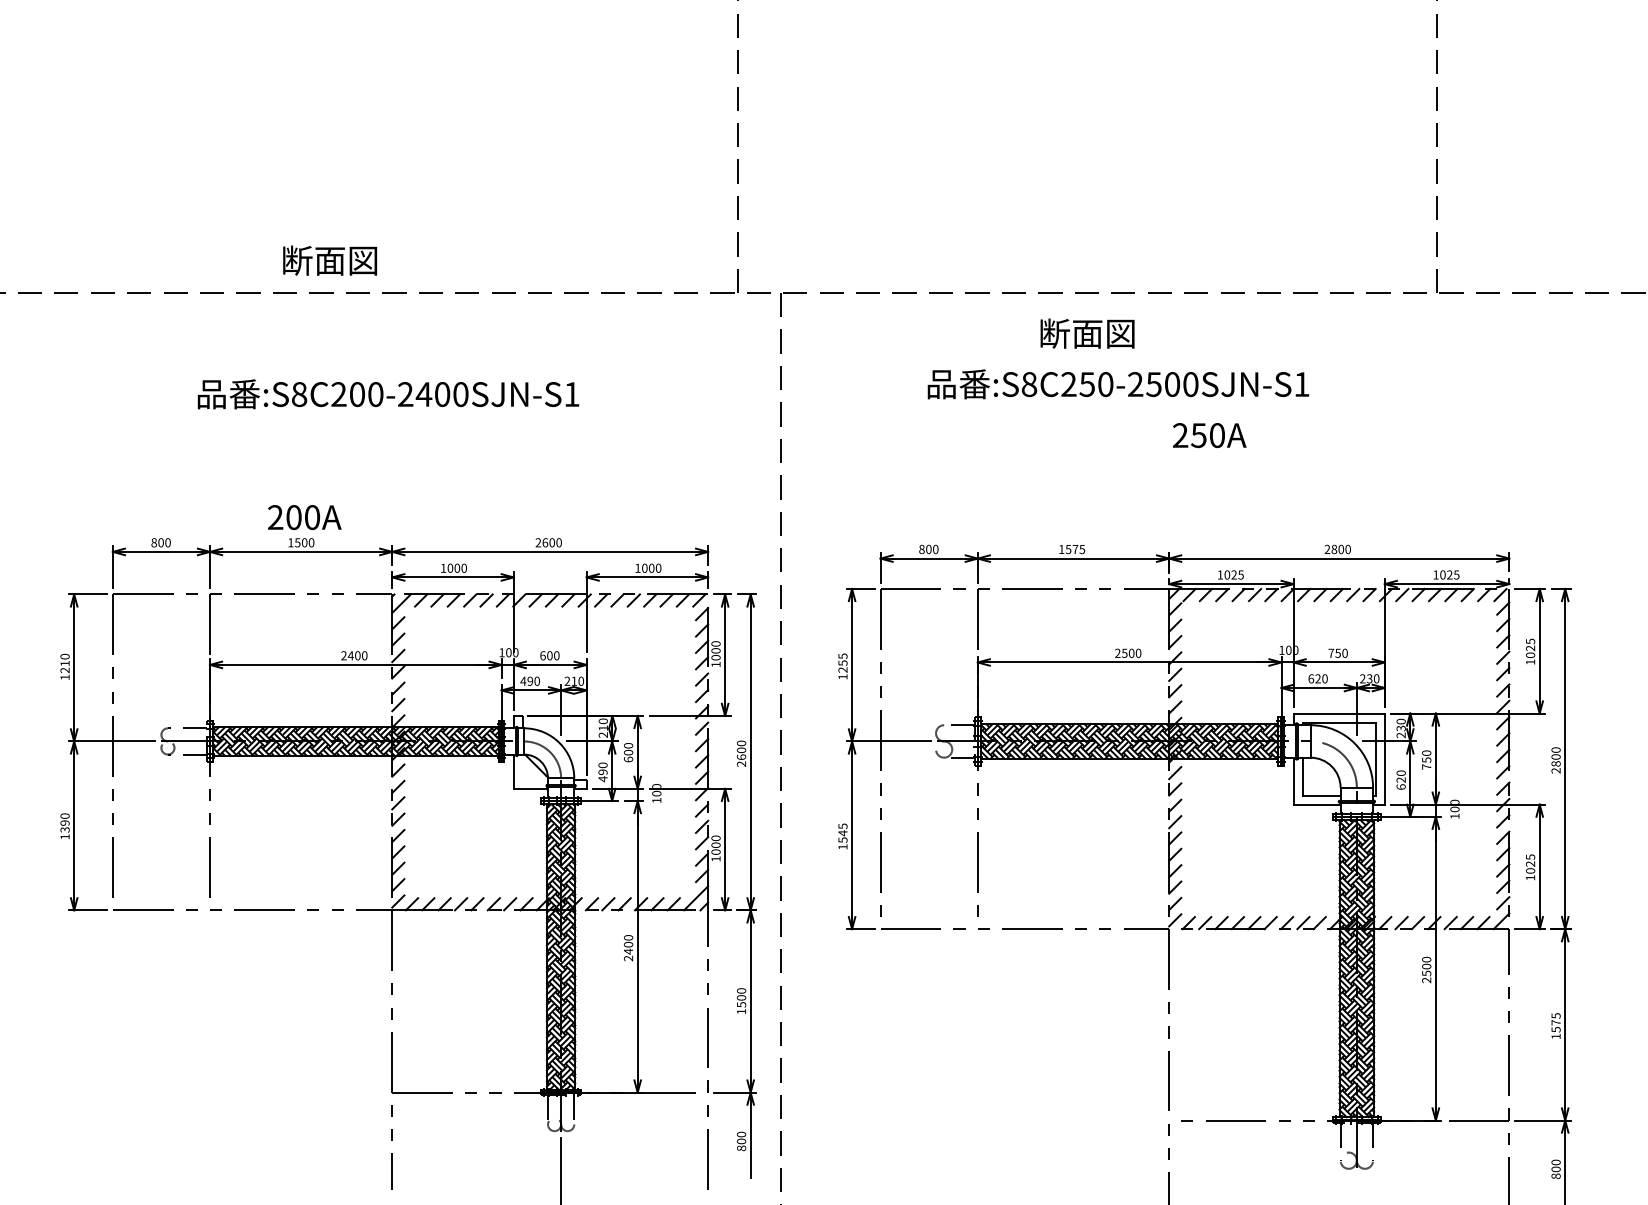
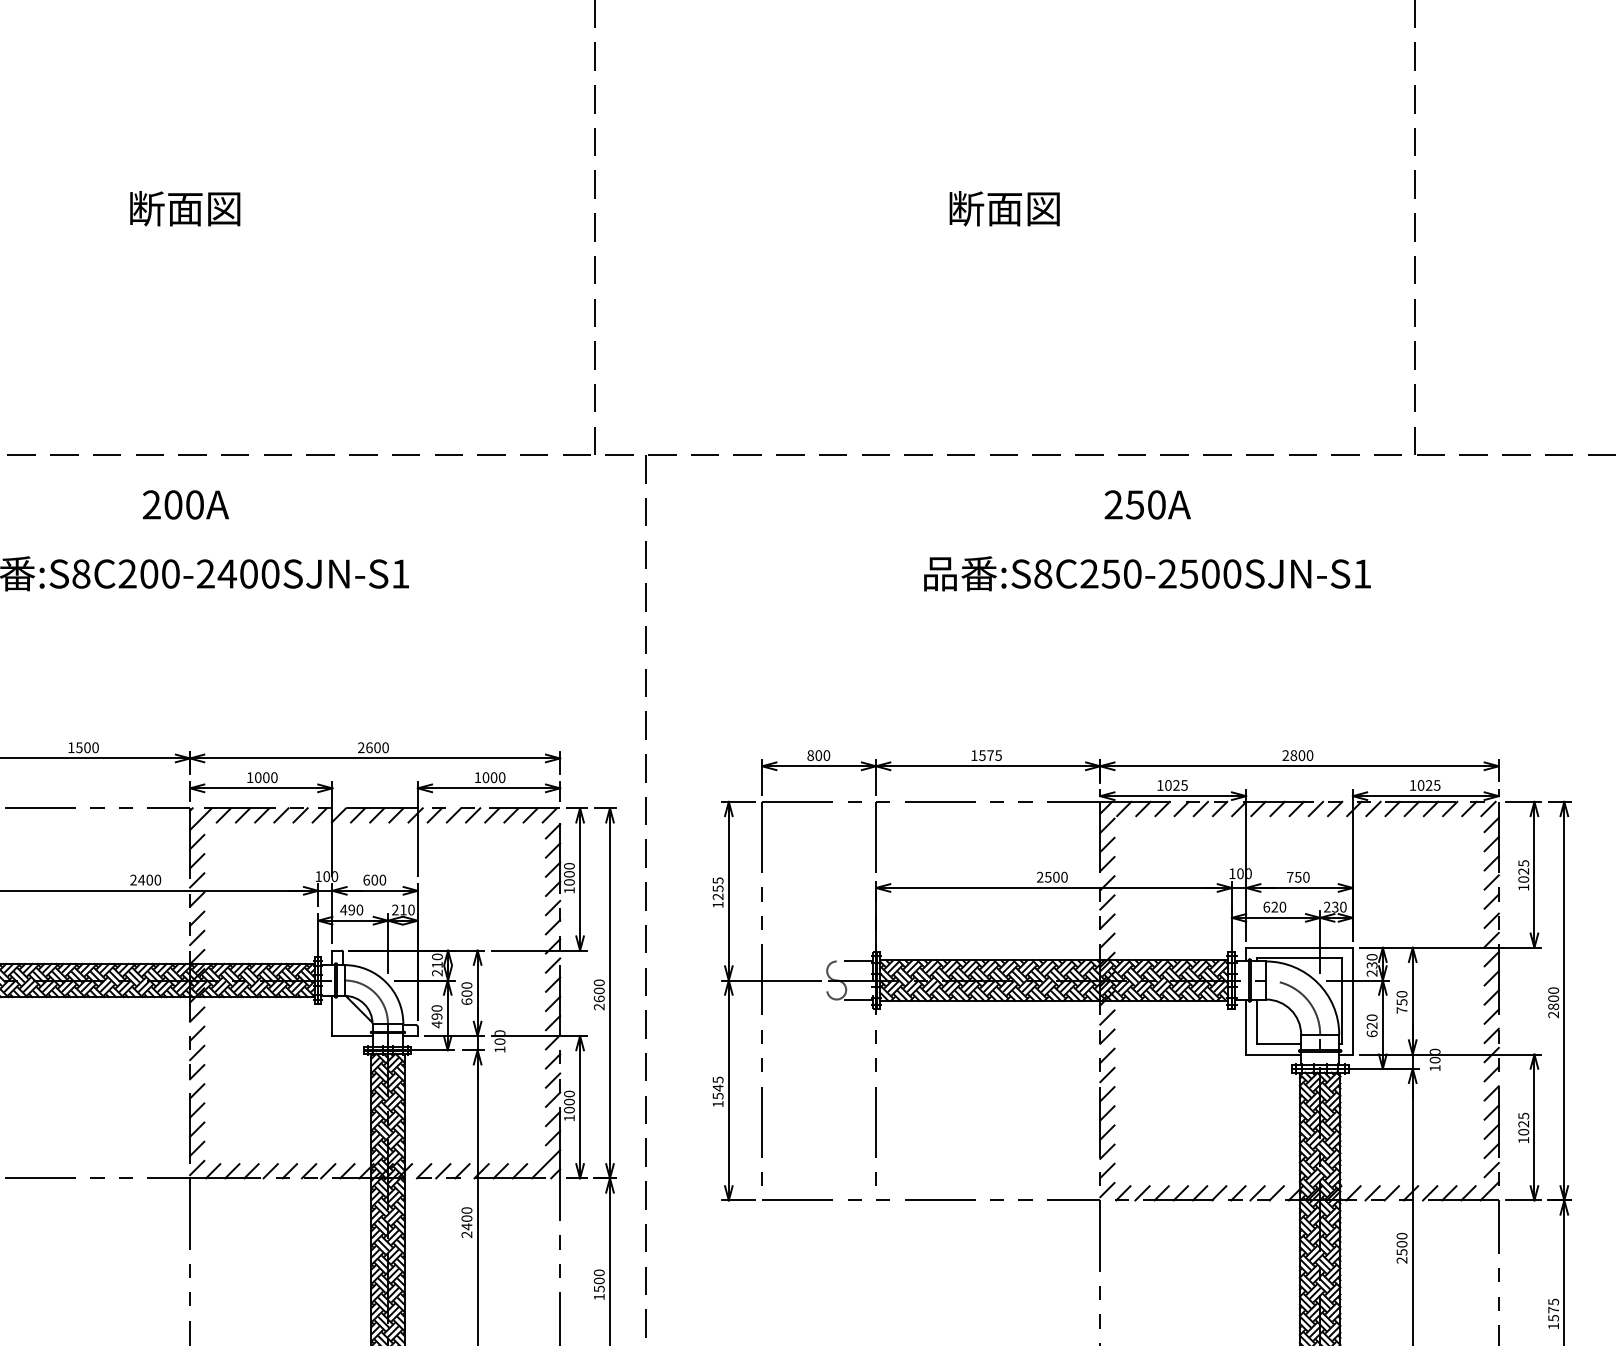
text: (330, 260) -> (185, 208), moved
text: (1087, 333) -> (1004, 208), moved
text: (1118, 384) -> (1147, 574), moved
text: (1209, 435) -> (1147, 504), moved
text: (304, 517) -> (185, 504), moved

